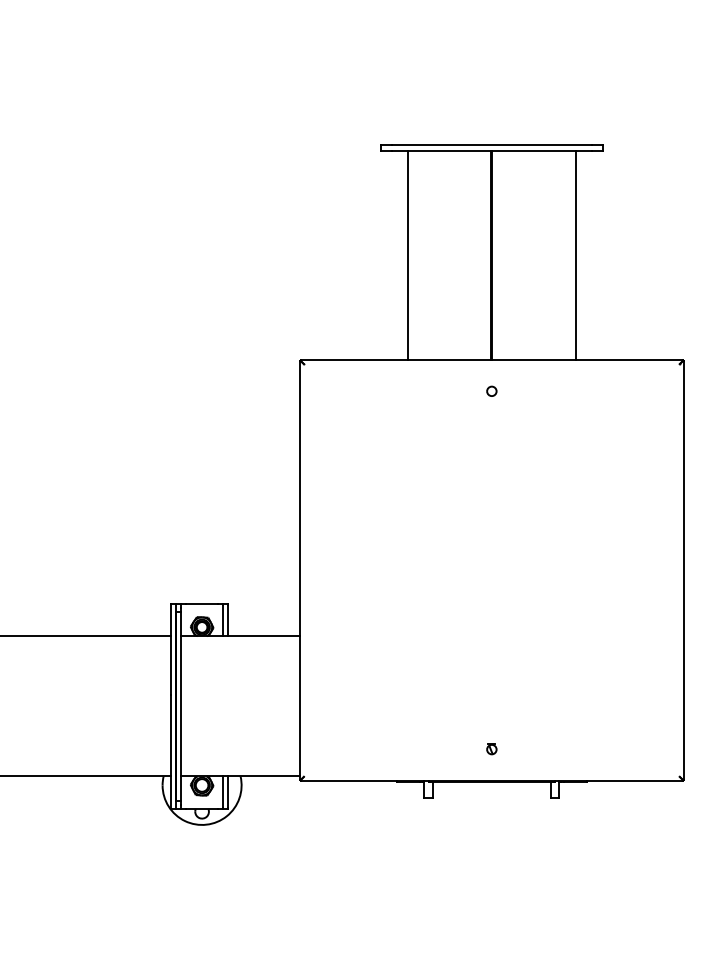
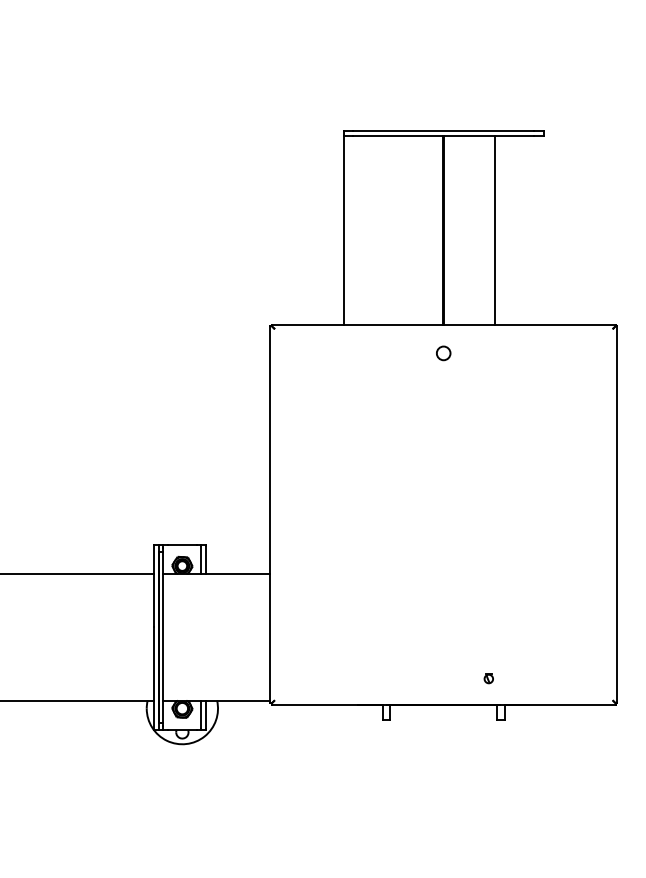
line: (407, 254) -> (344, 229), moved
line: (576, 254) -> (495, 229), moved
circle: (491, 390) -> (443, 352), size x1.6
part: (491, 749) -> (488, 678), moved

